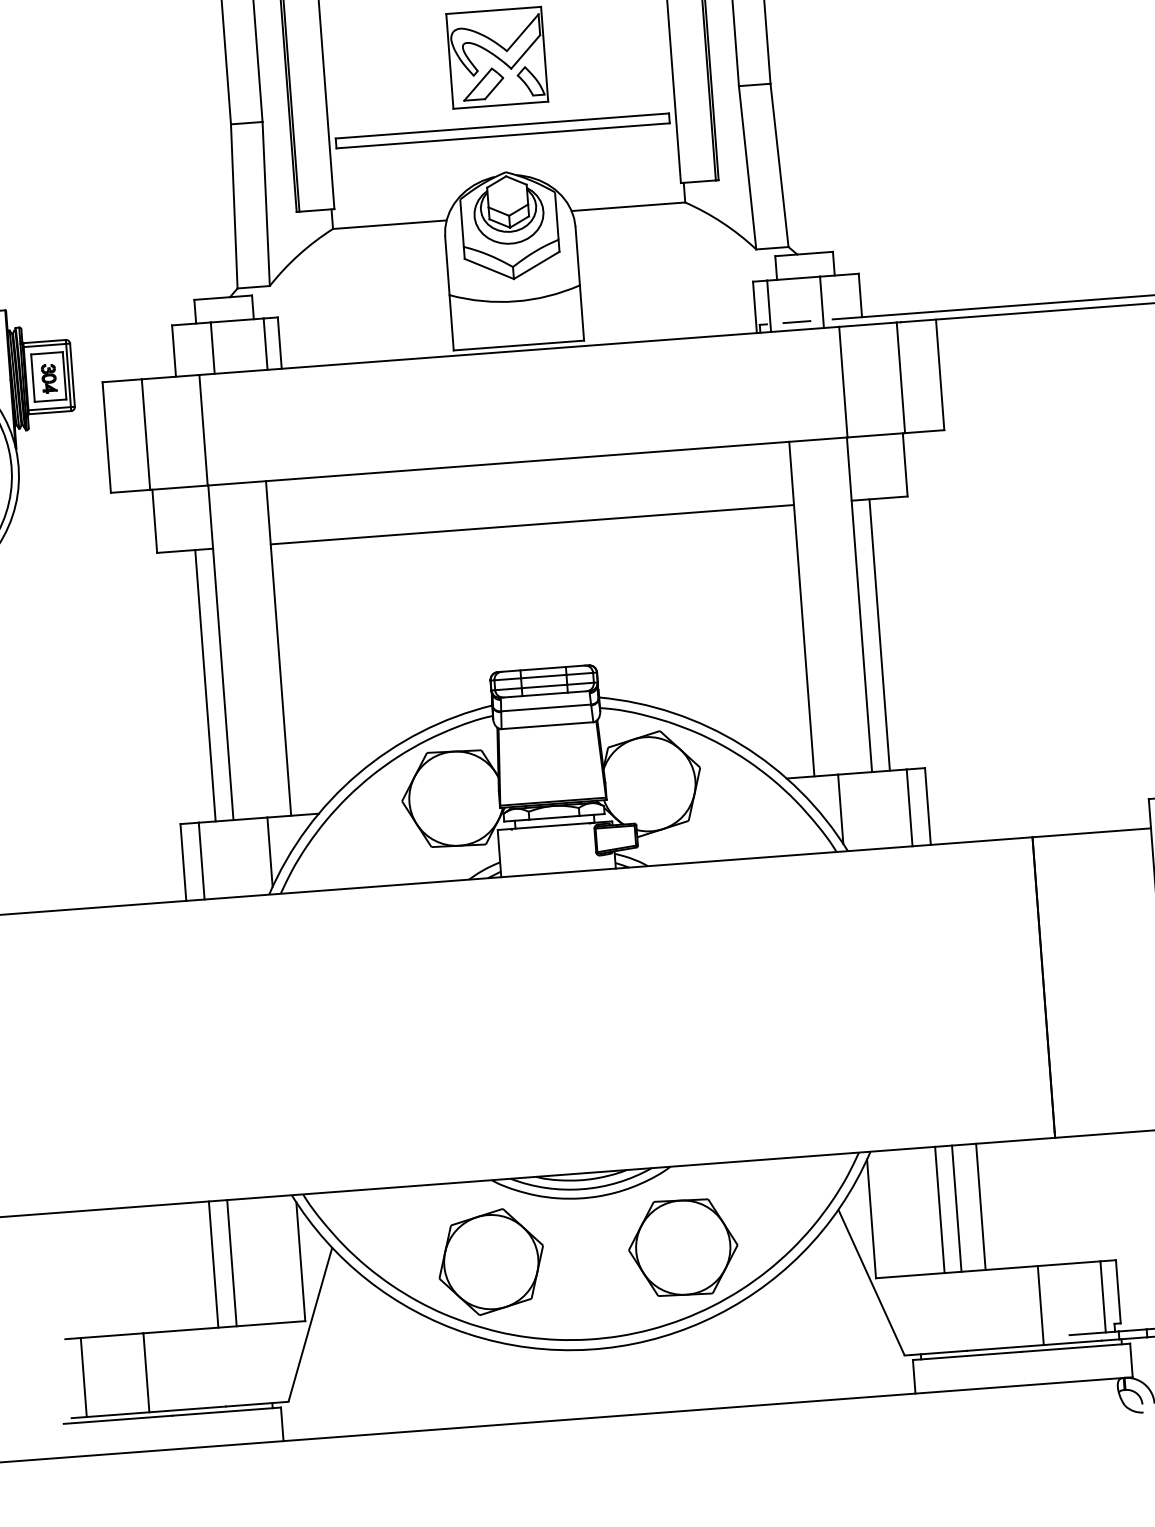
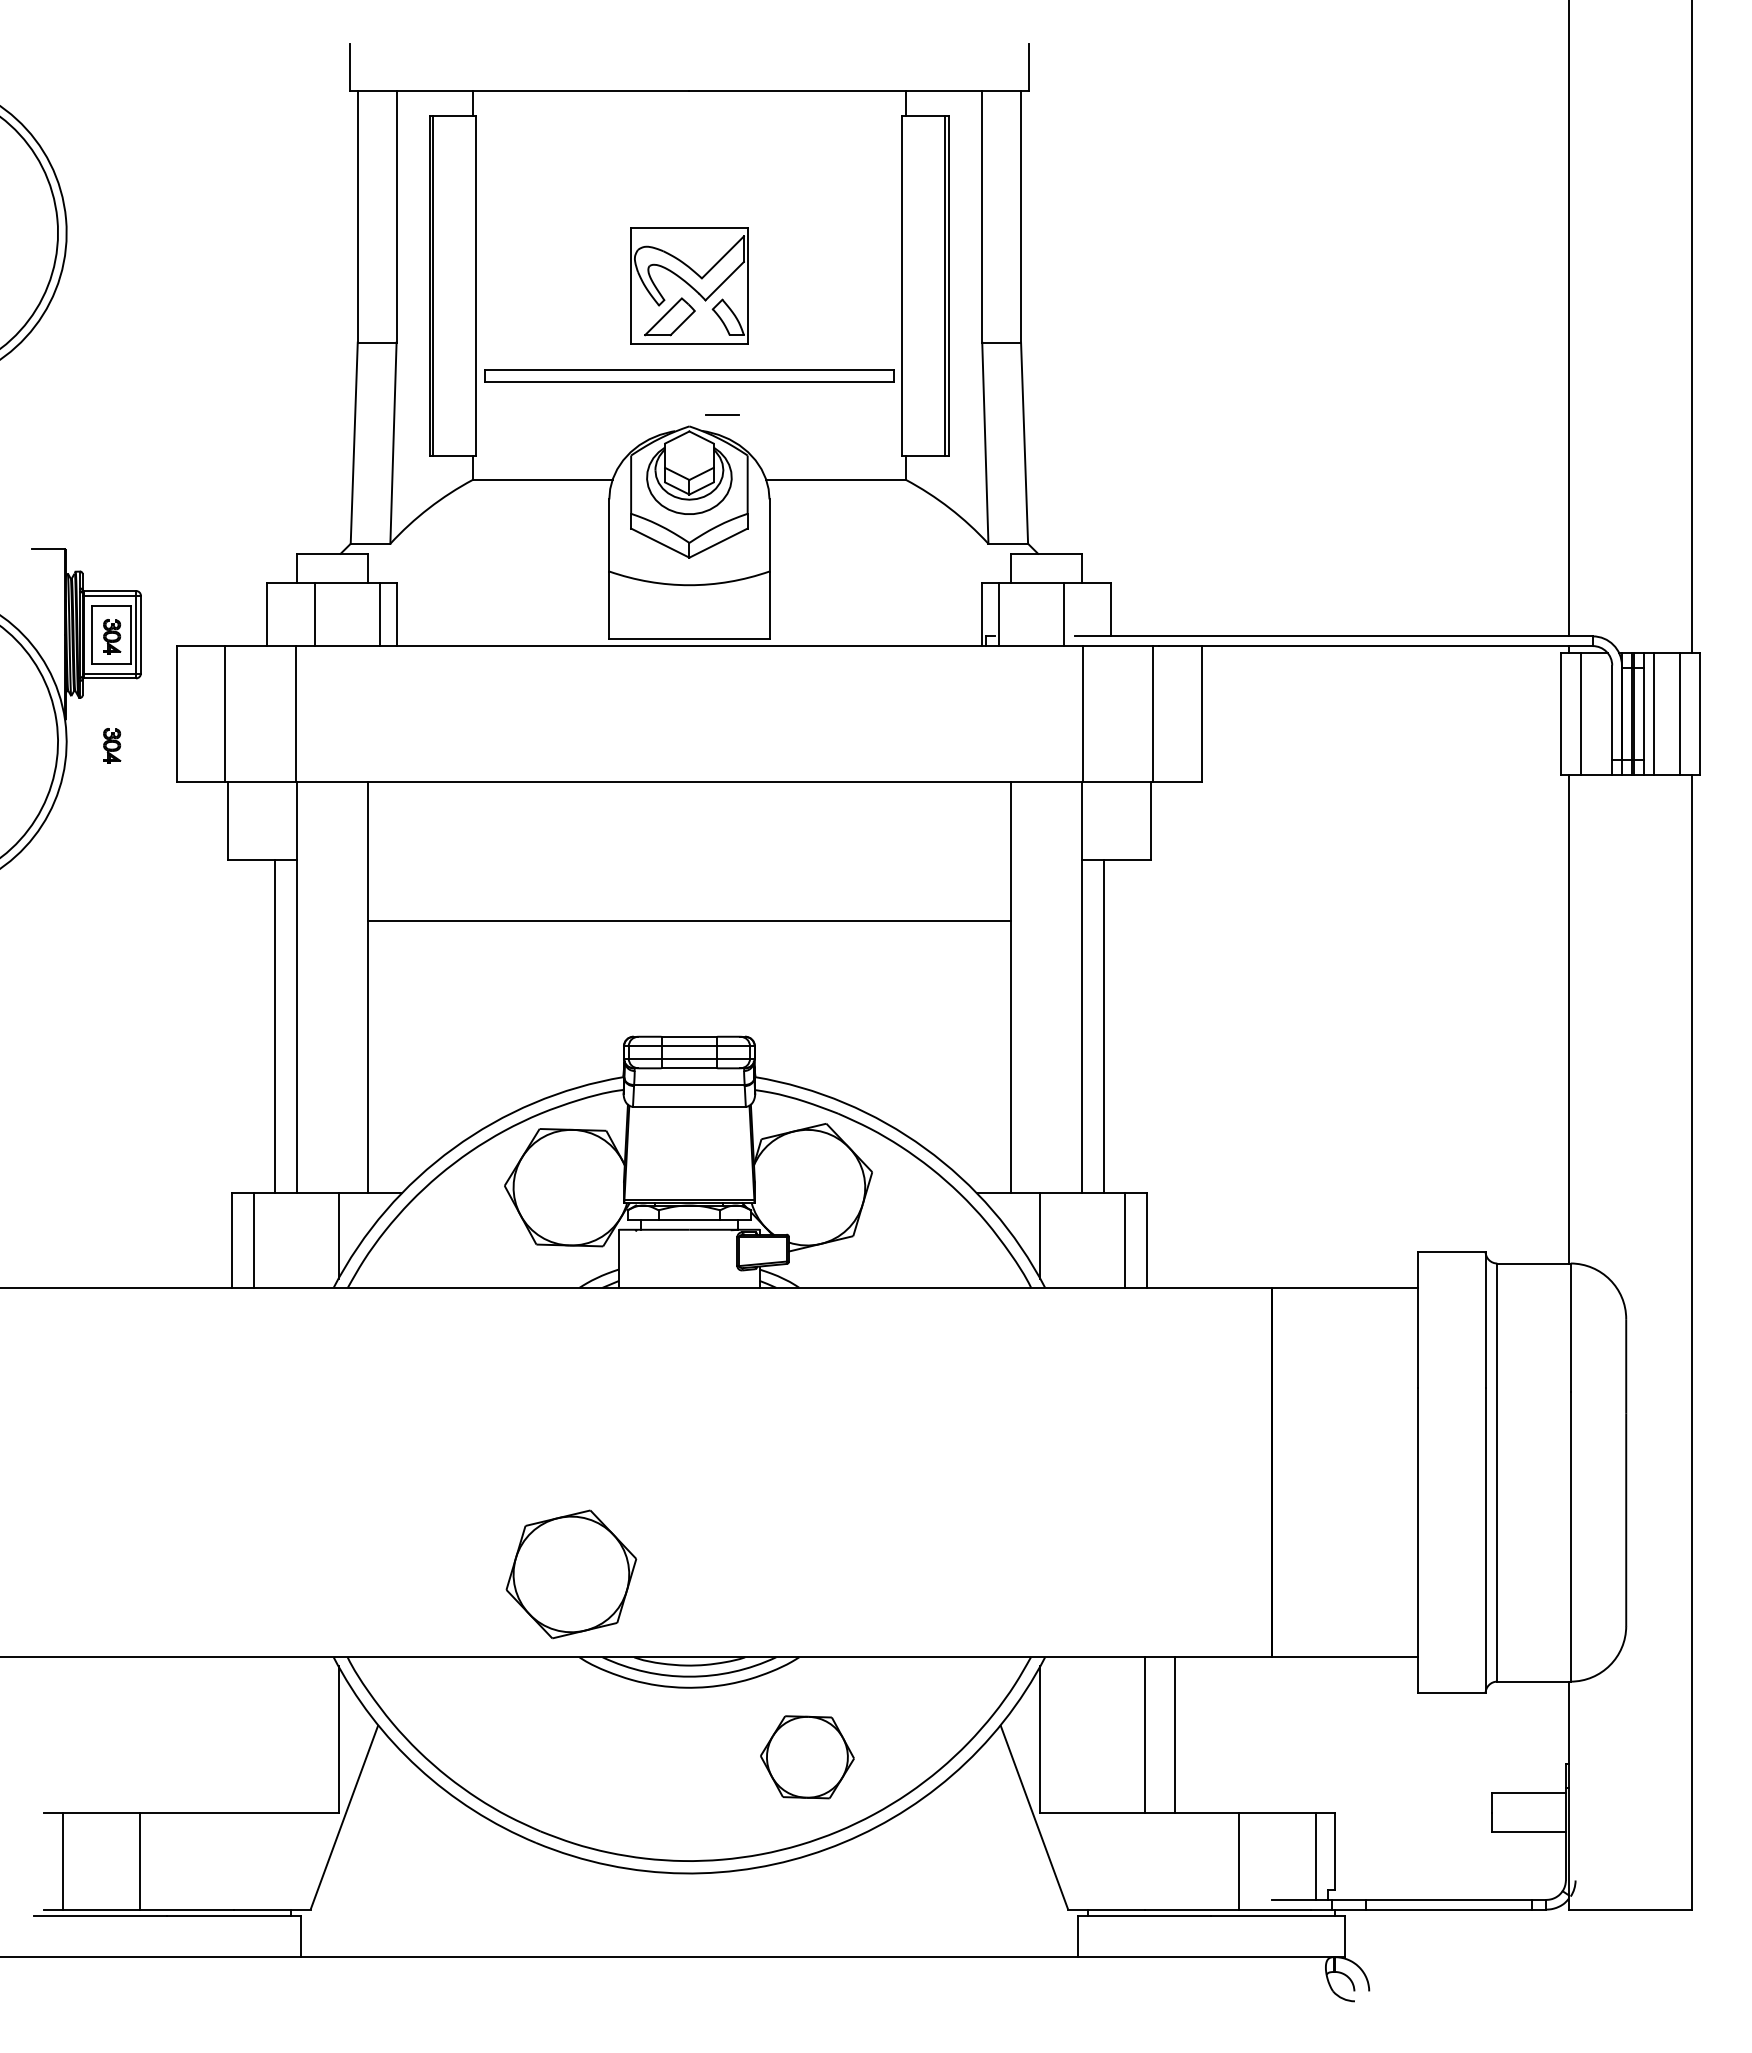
line: (796, 321) -> (722, 414), moved
part: (56, 467) -> (112, 745), added
line: (532, 524) -> (689, 920), moved
line: (939, 1209) -> (1124, 1734), removed
part: (683, 1246) -> (807, 1756), size x0.7
line: (232, 1262) -> (254, 1734), removed
part: (491, 1262) -> (571, 1574), moved
line: (213, 1264) -> (231, 1734), removed

